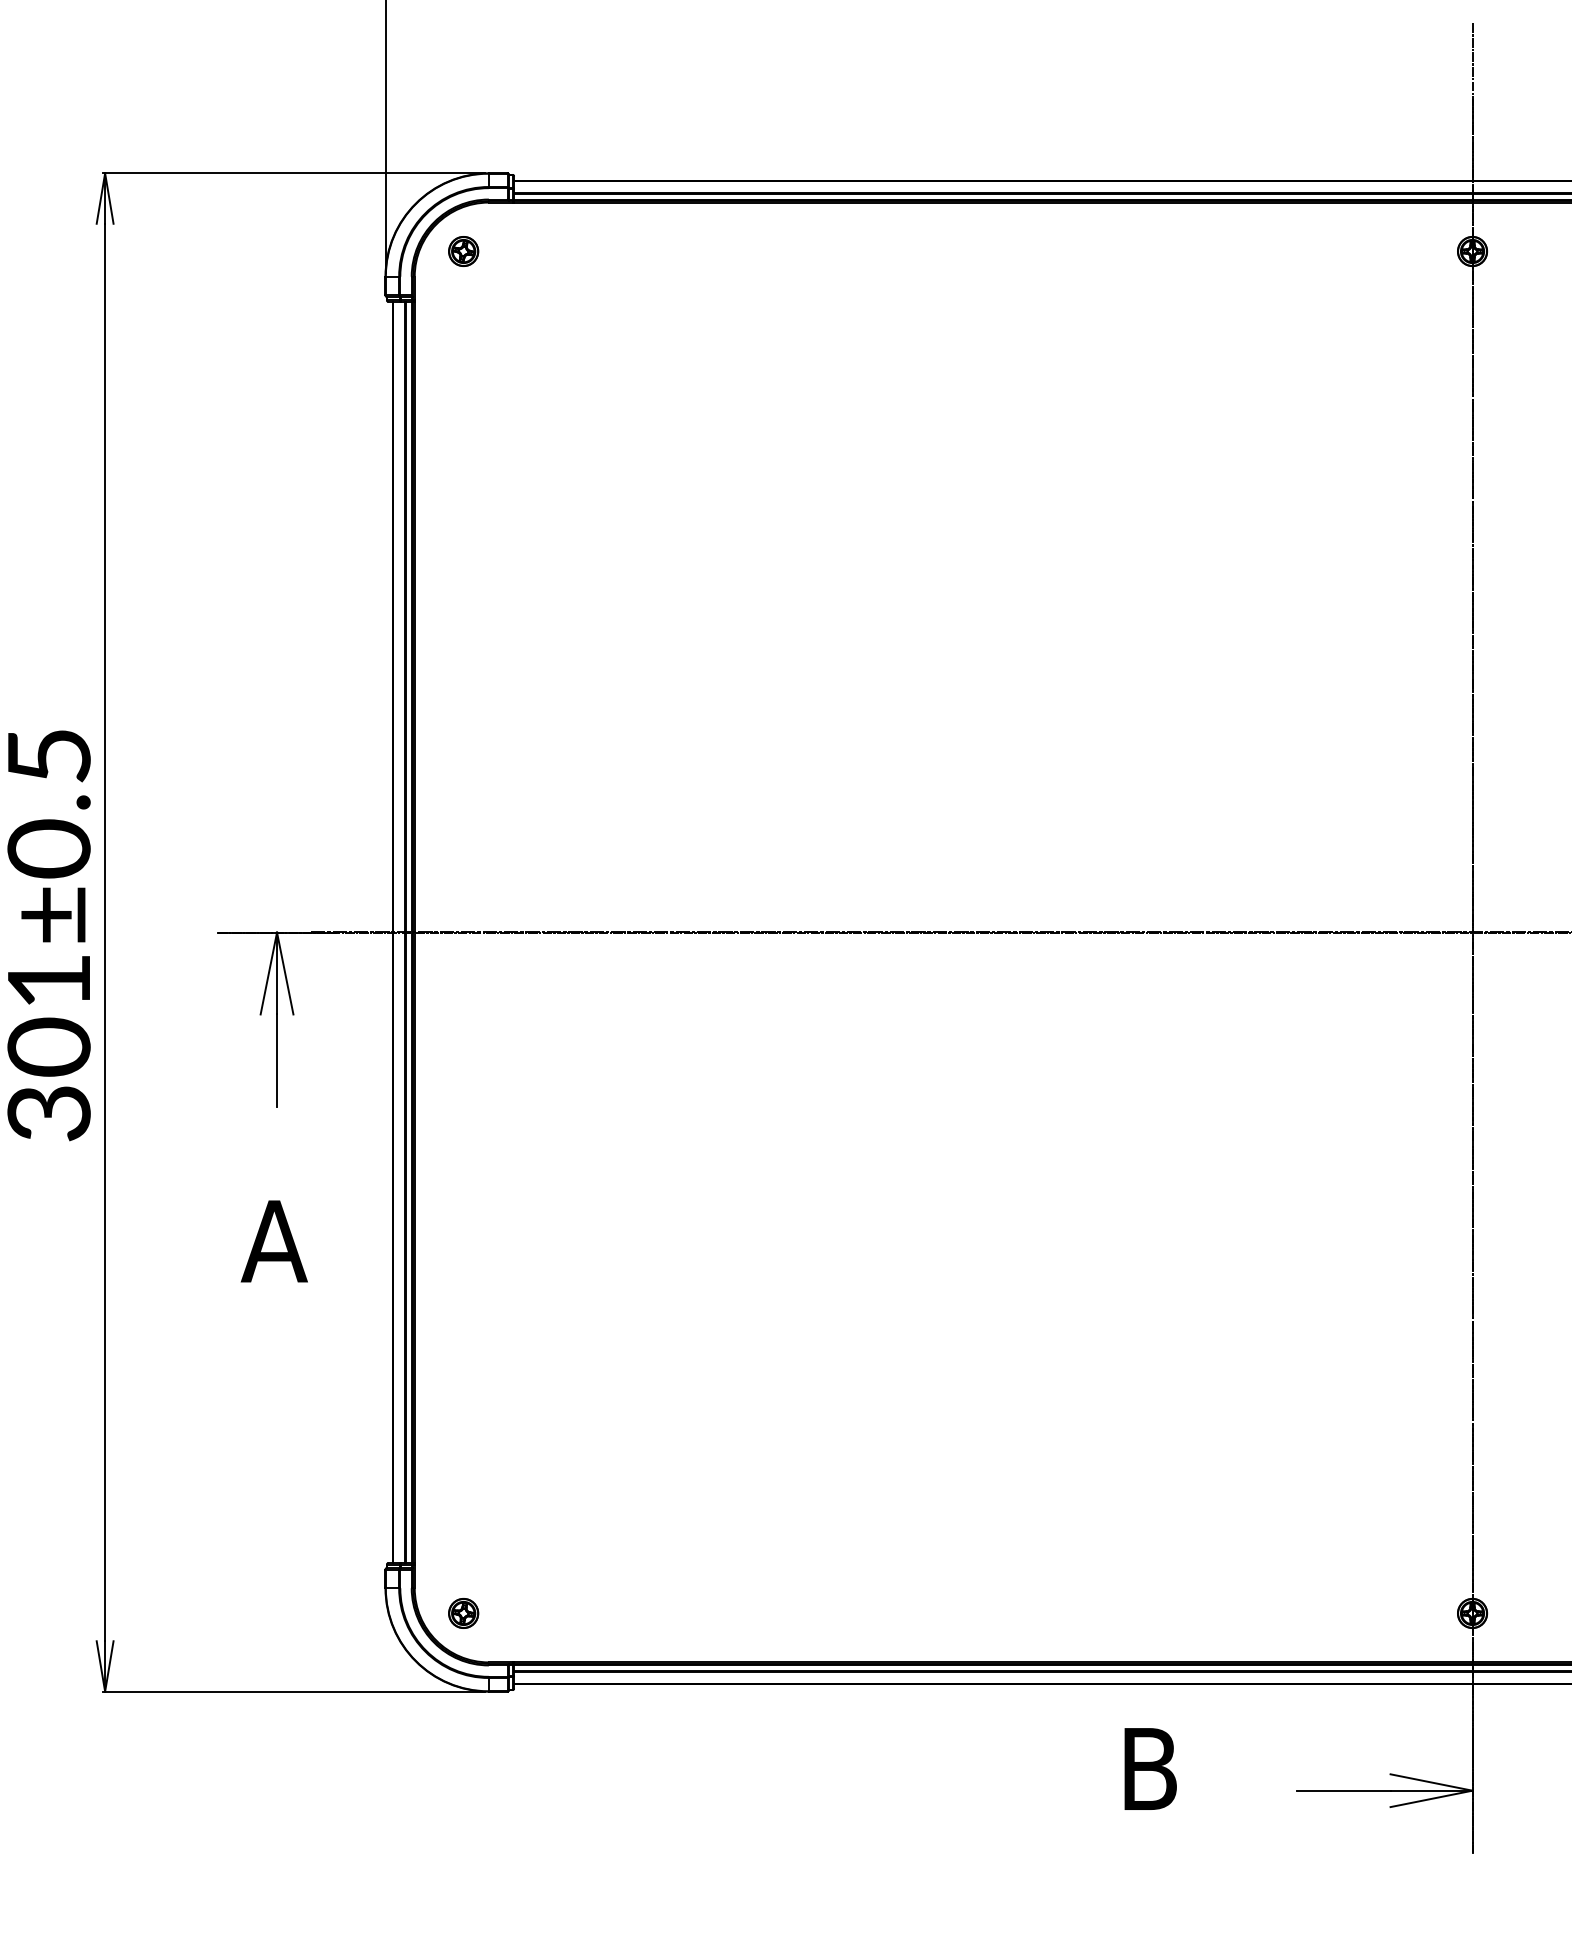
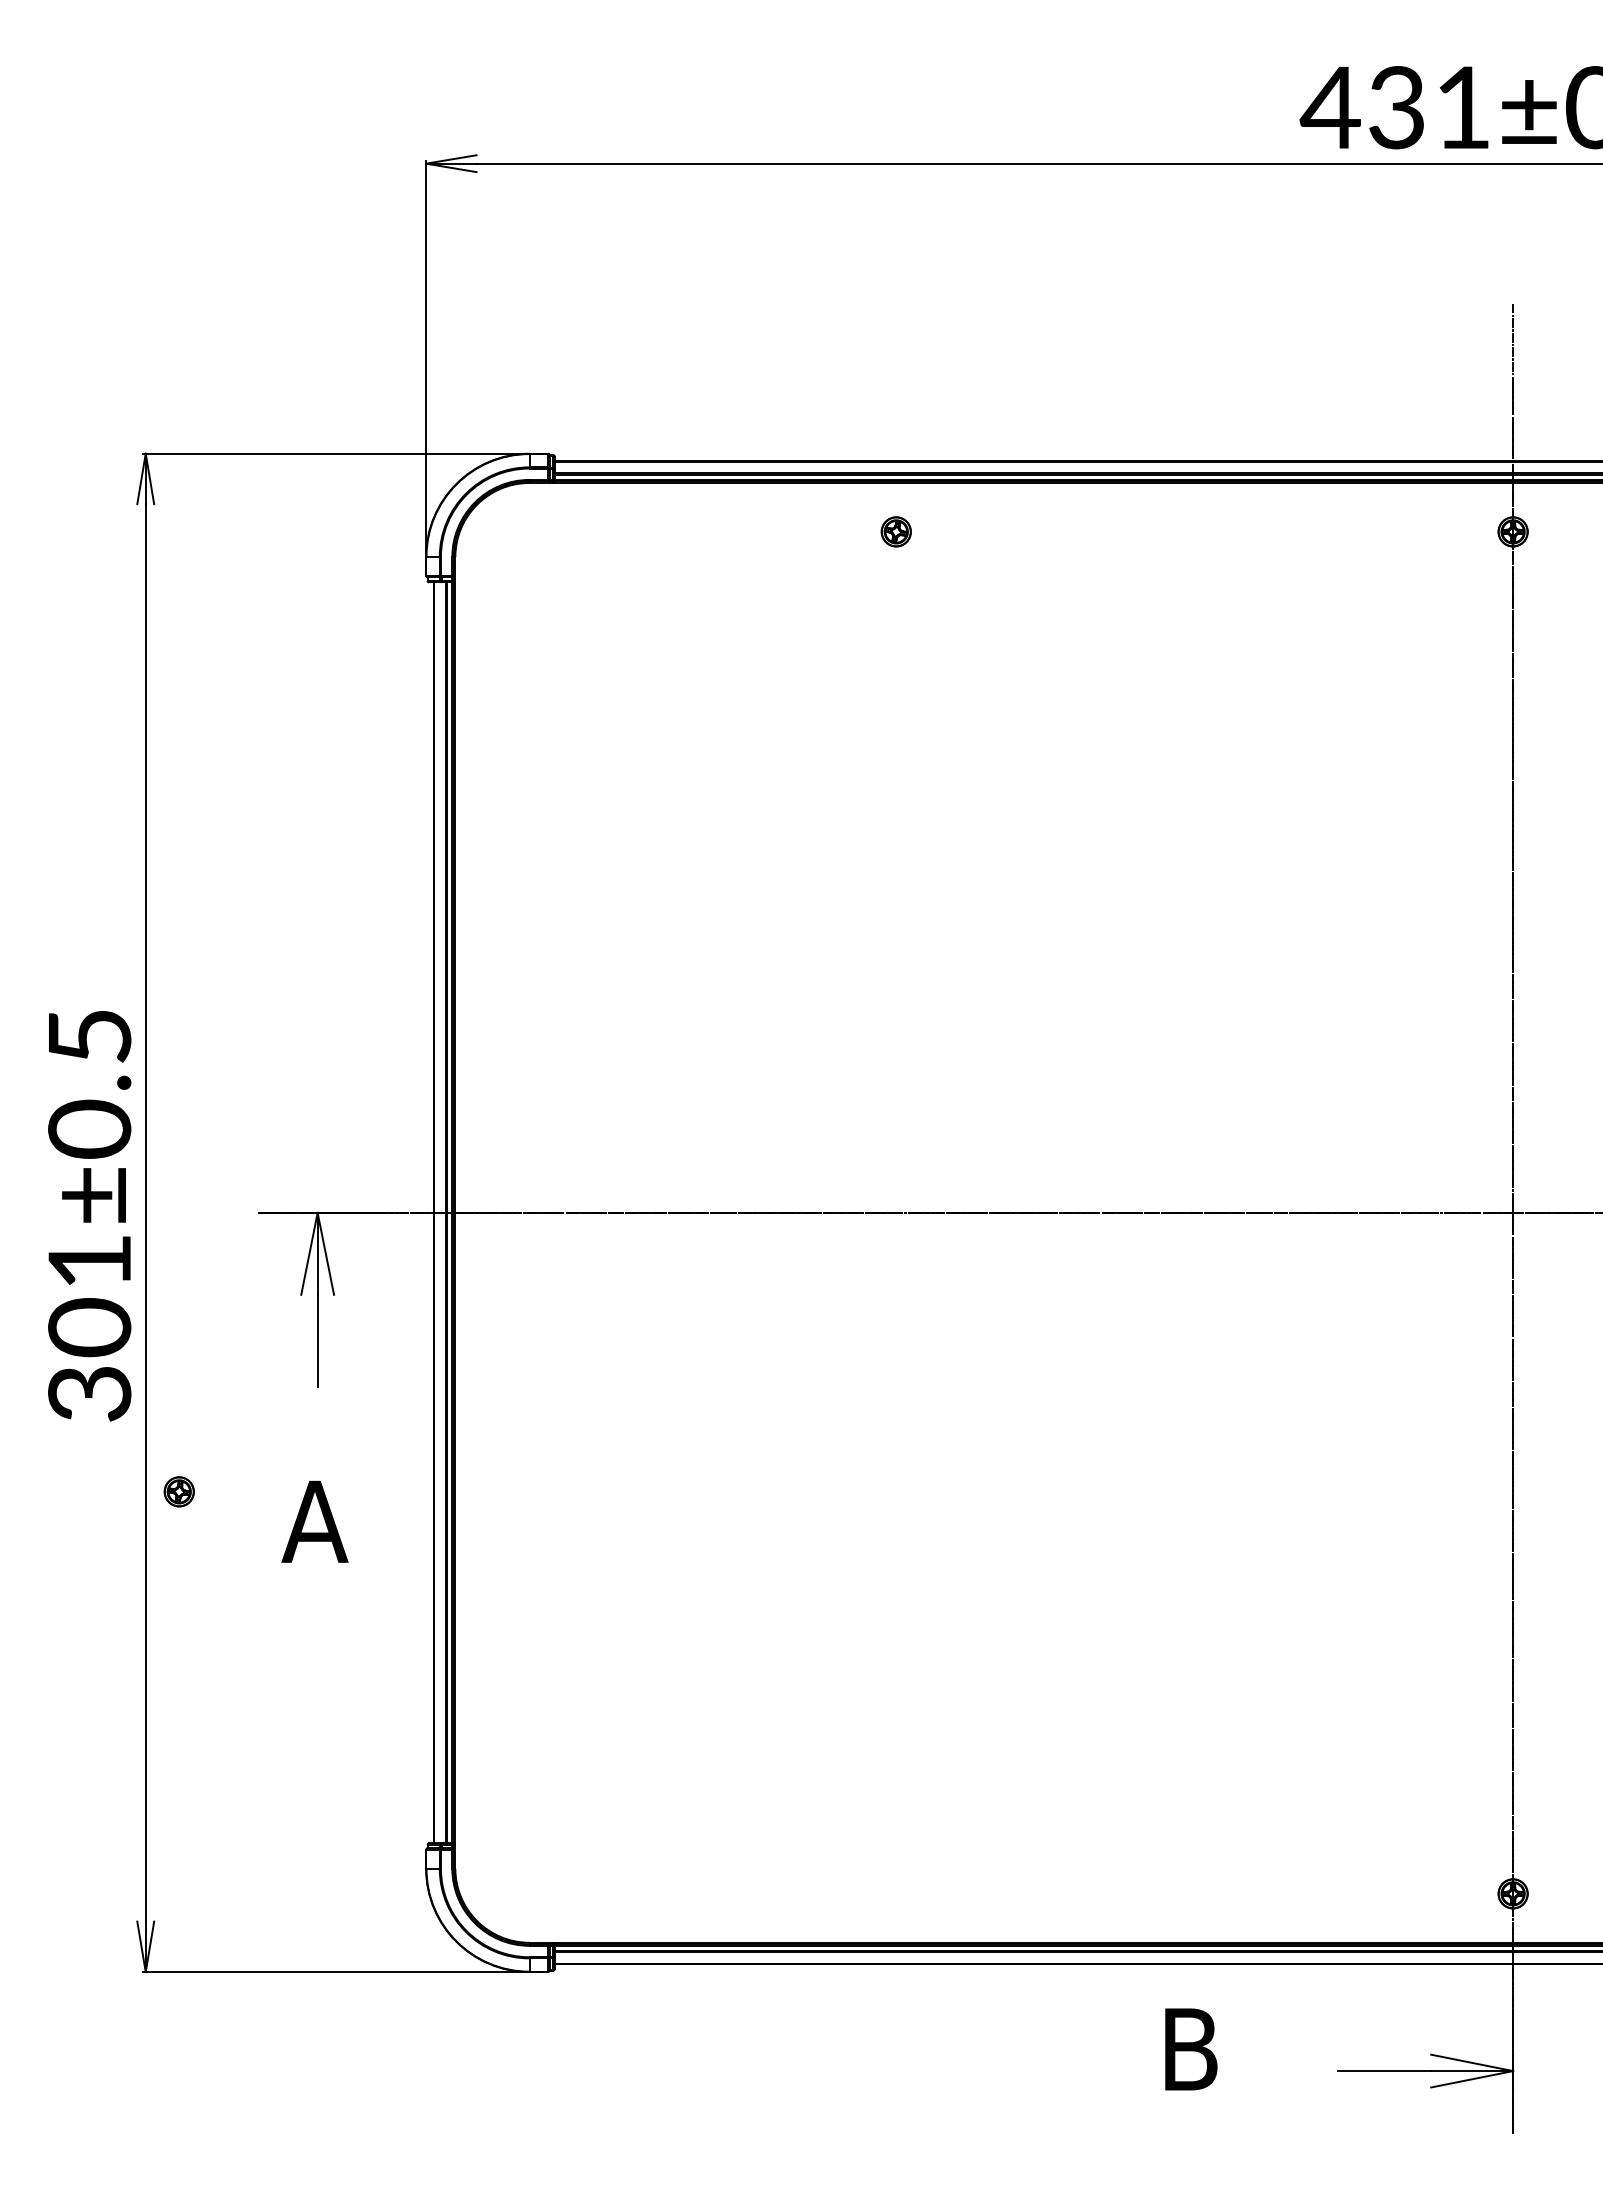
part: (462, 251) -> (895, 531), moved
part: (462, 1613) -> (178, 1491), moved

